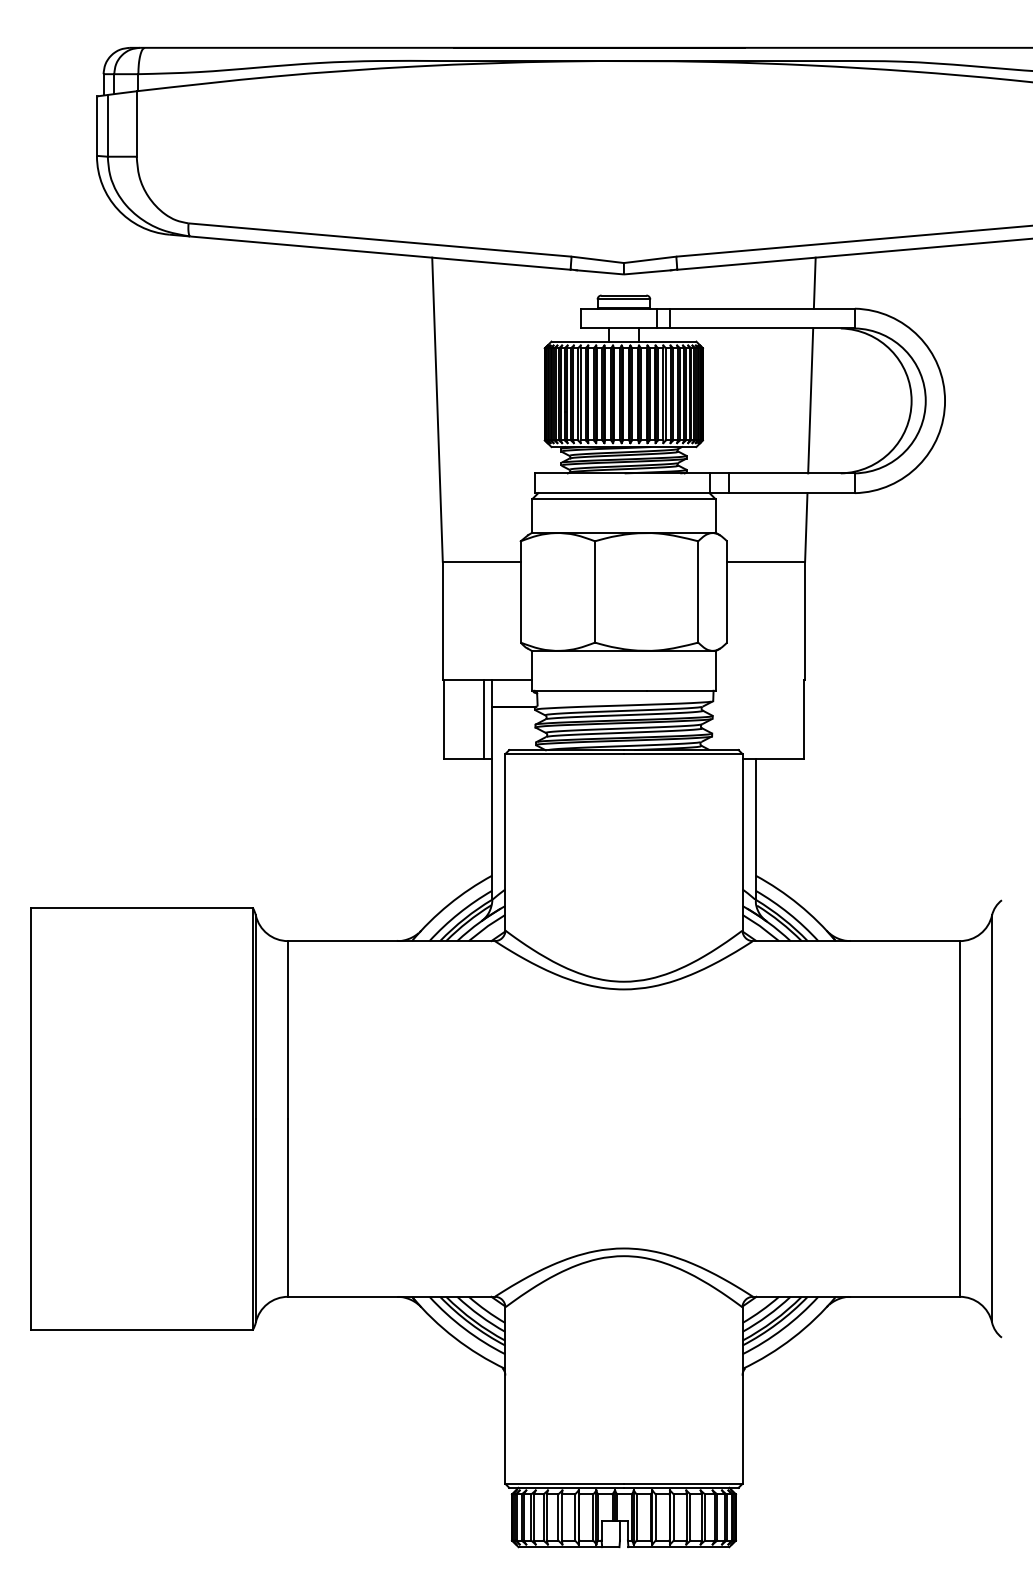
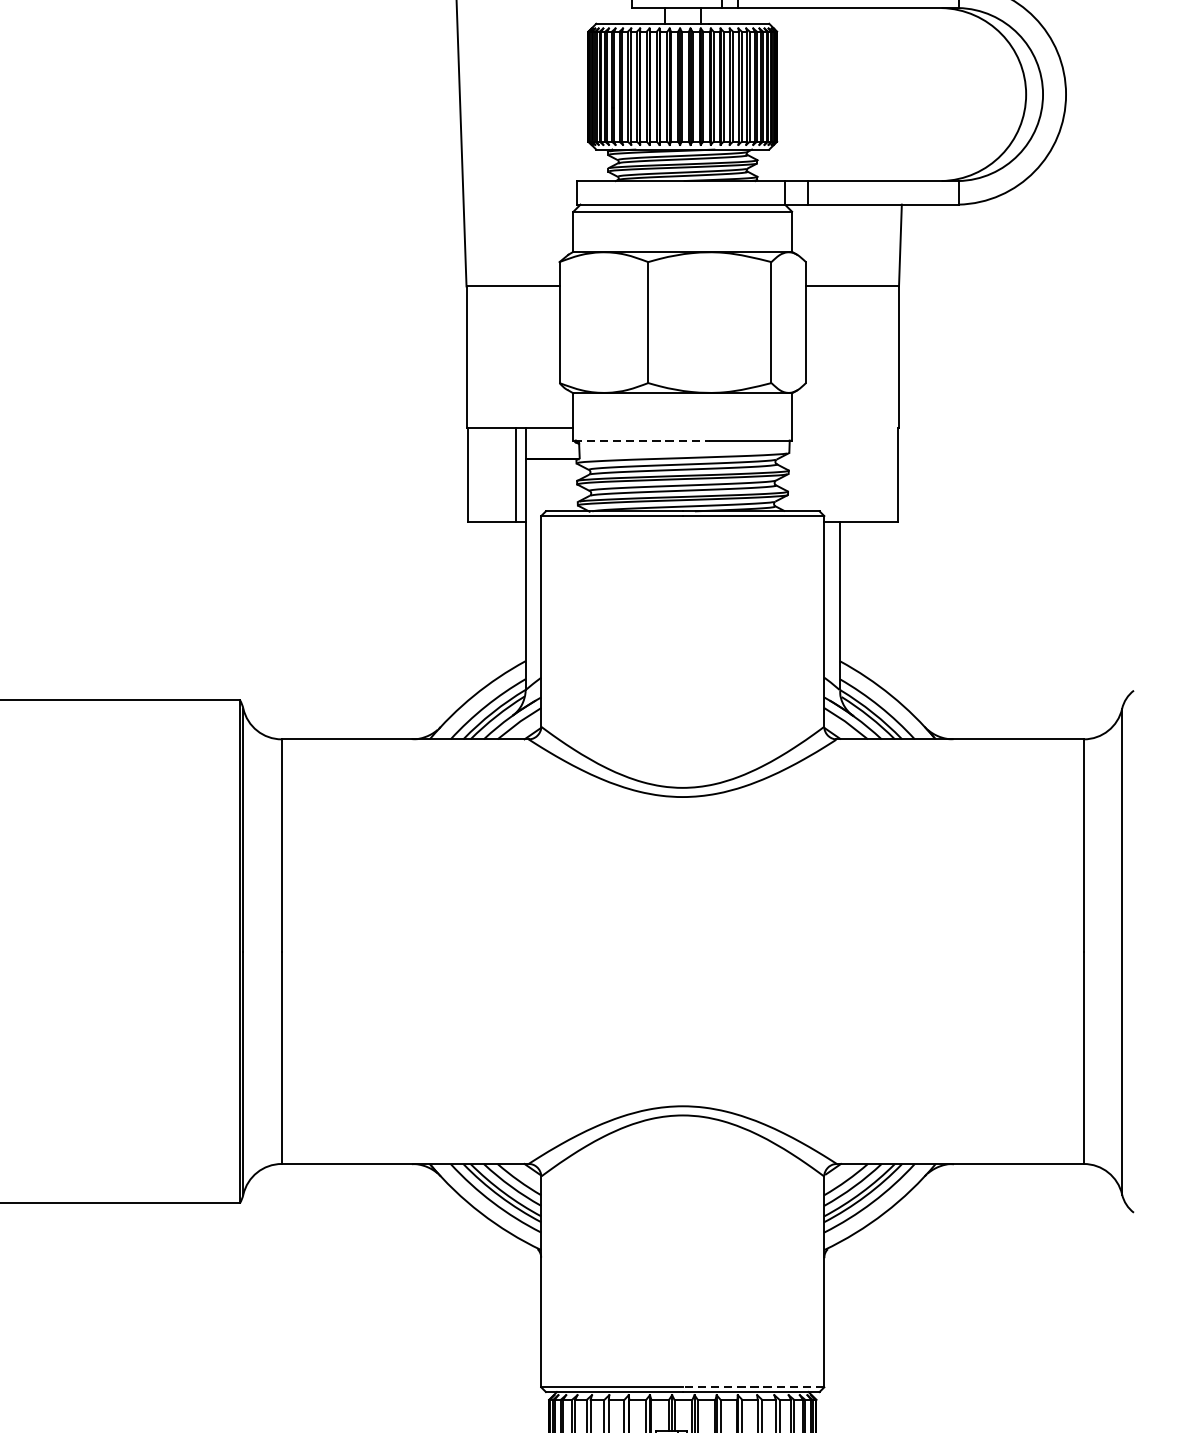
line: (810, 400) -> (905, 94), removed
line: (589, 690) -> (641, 440), solid -> dashed
line: (682, 1483) -> (752, 1386), solid -> dashed

